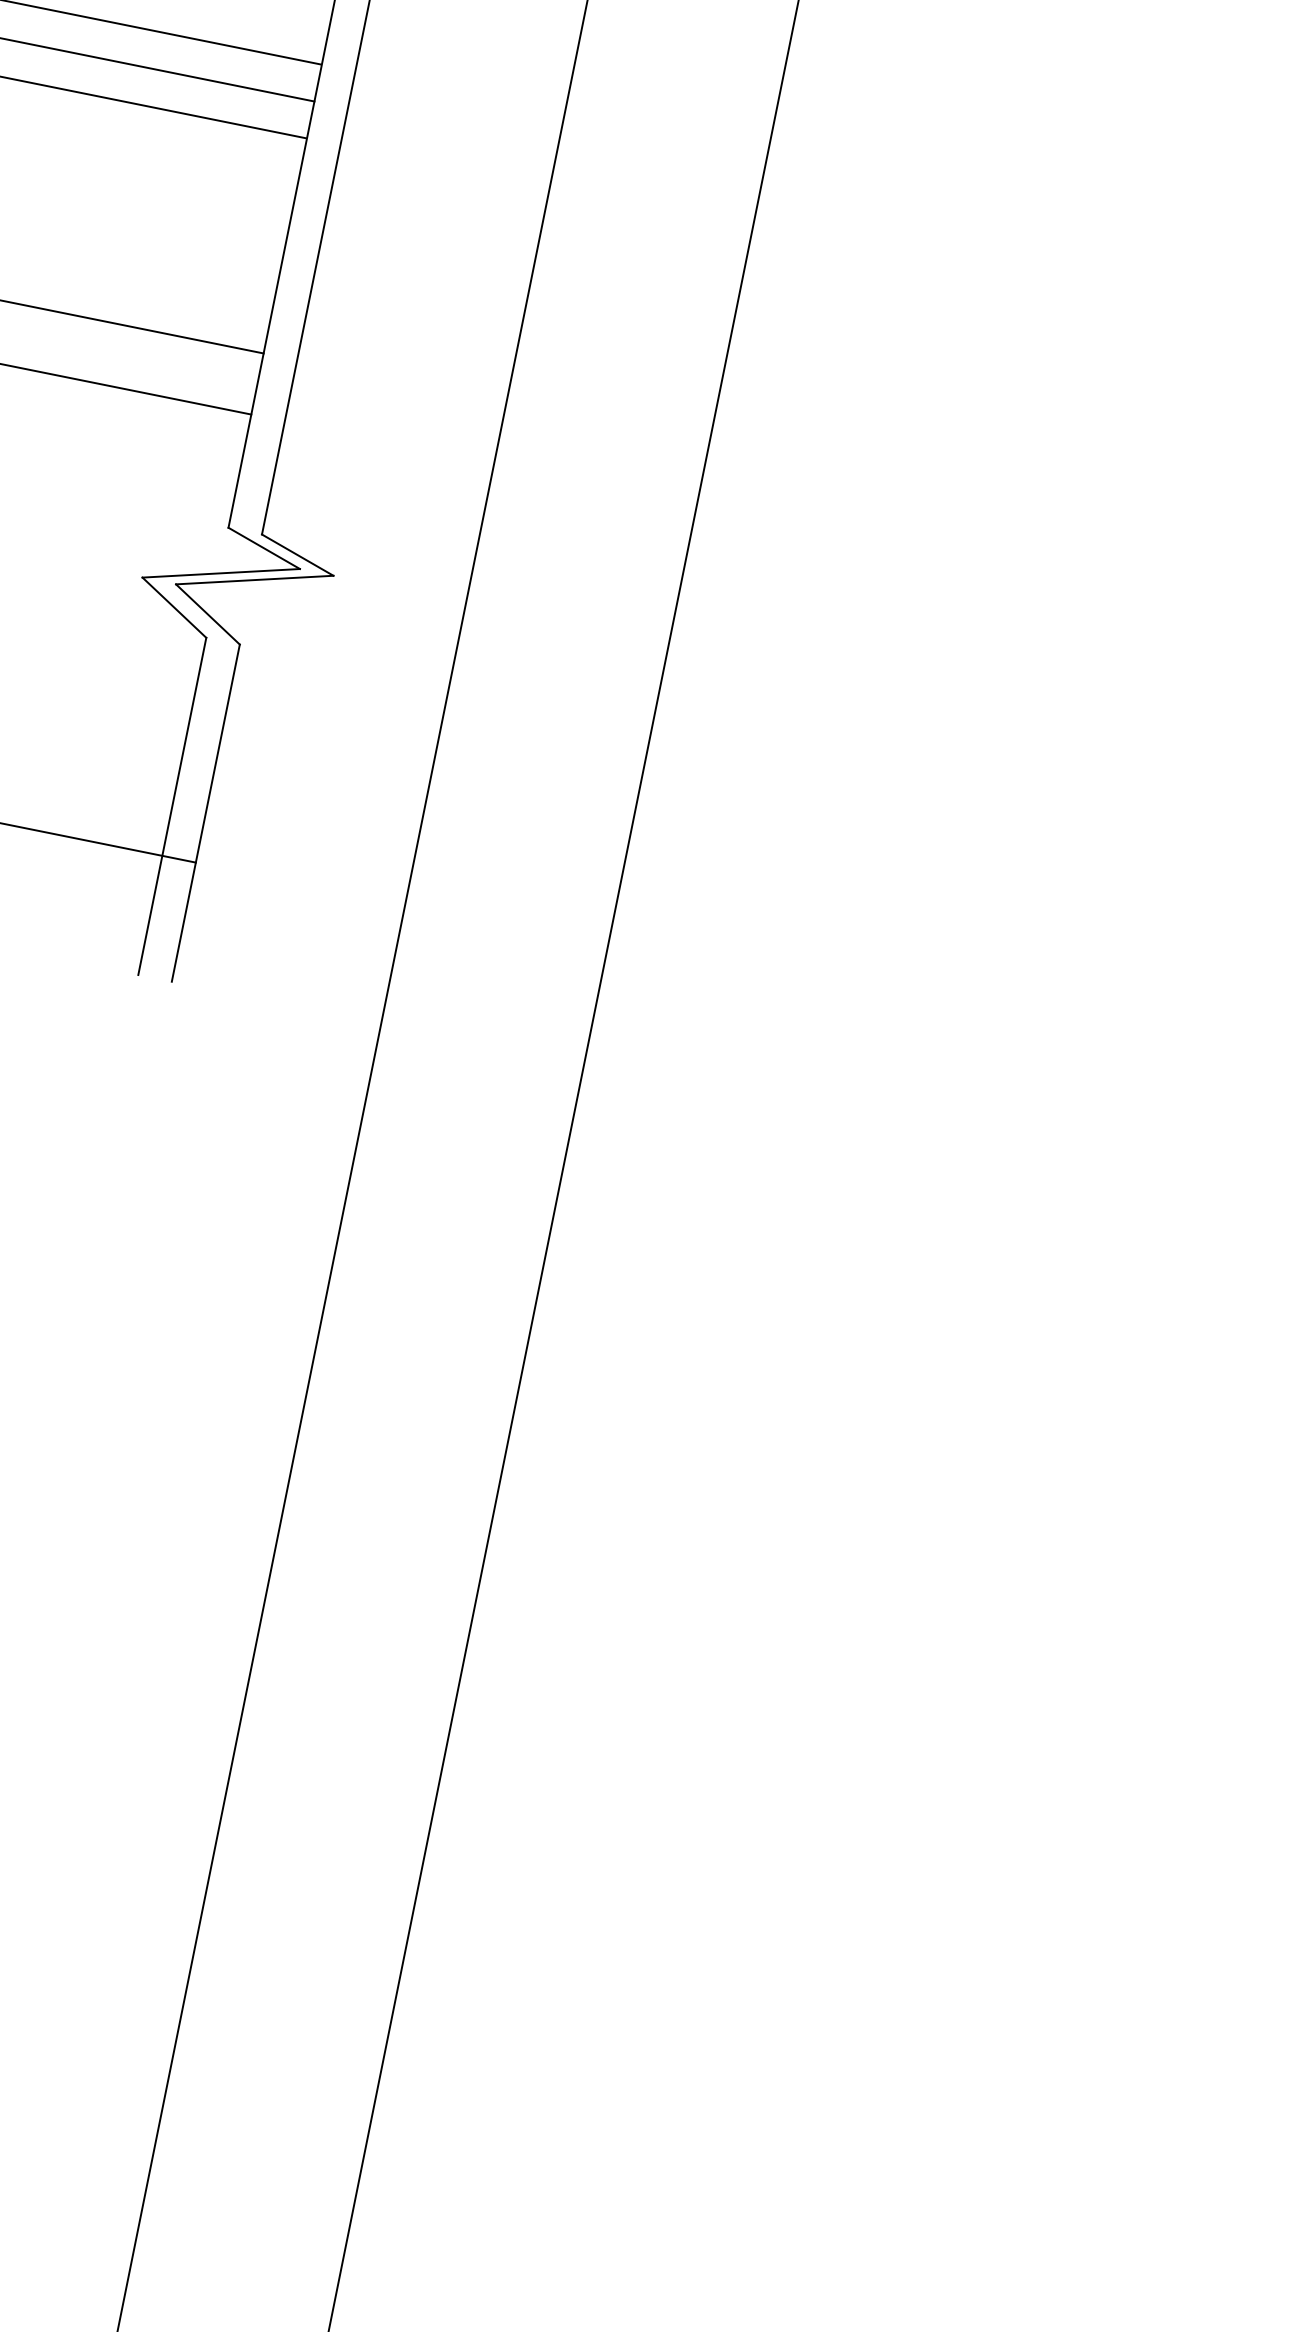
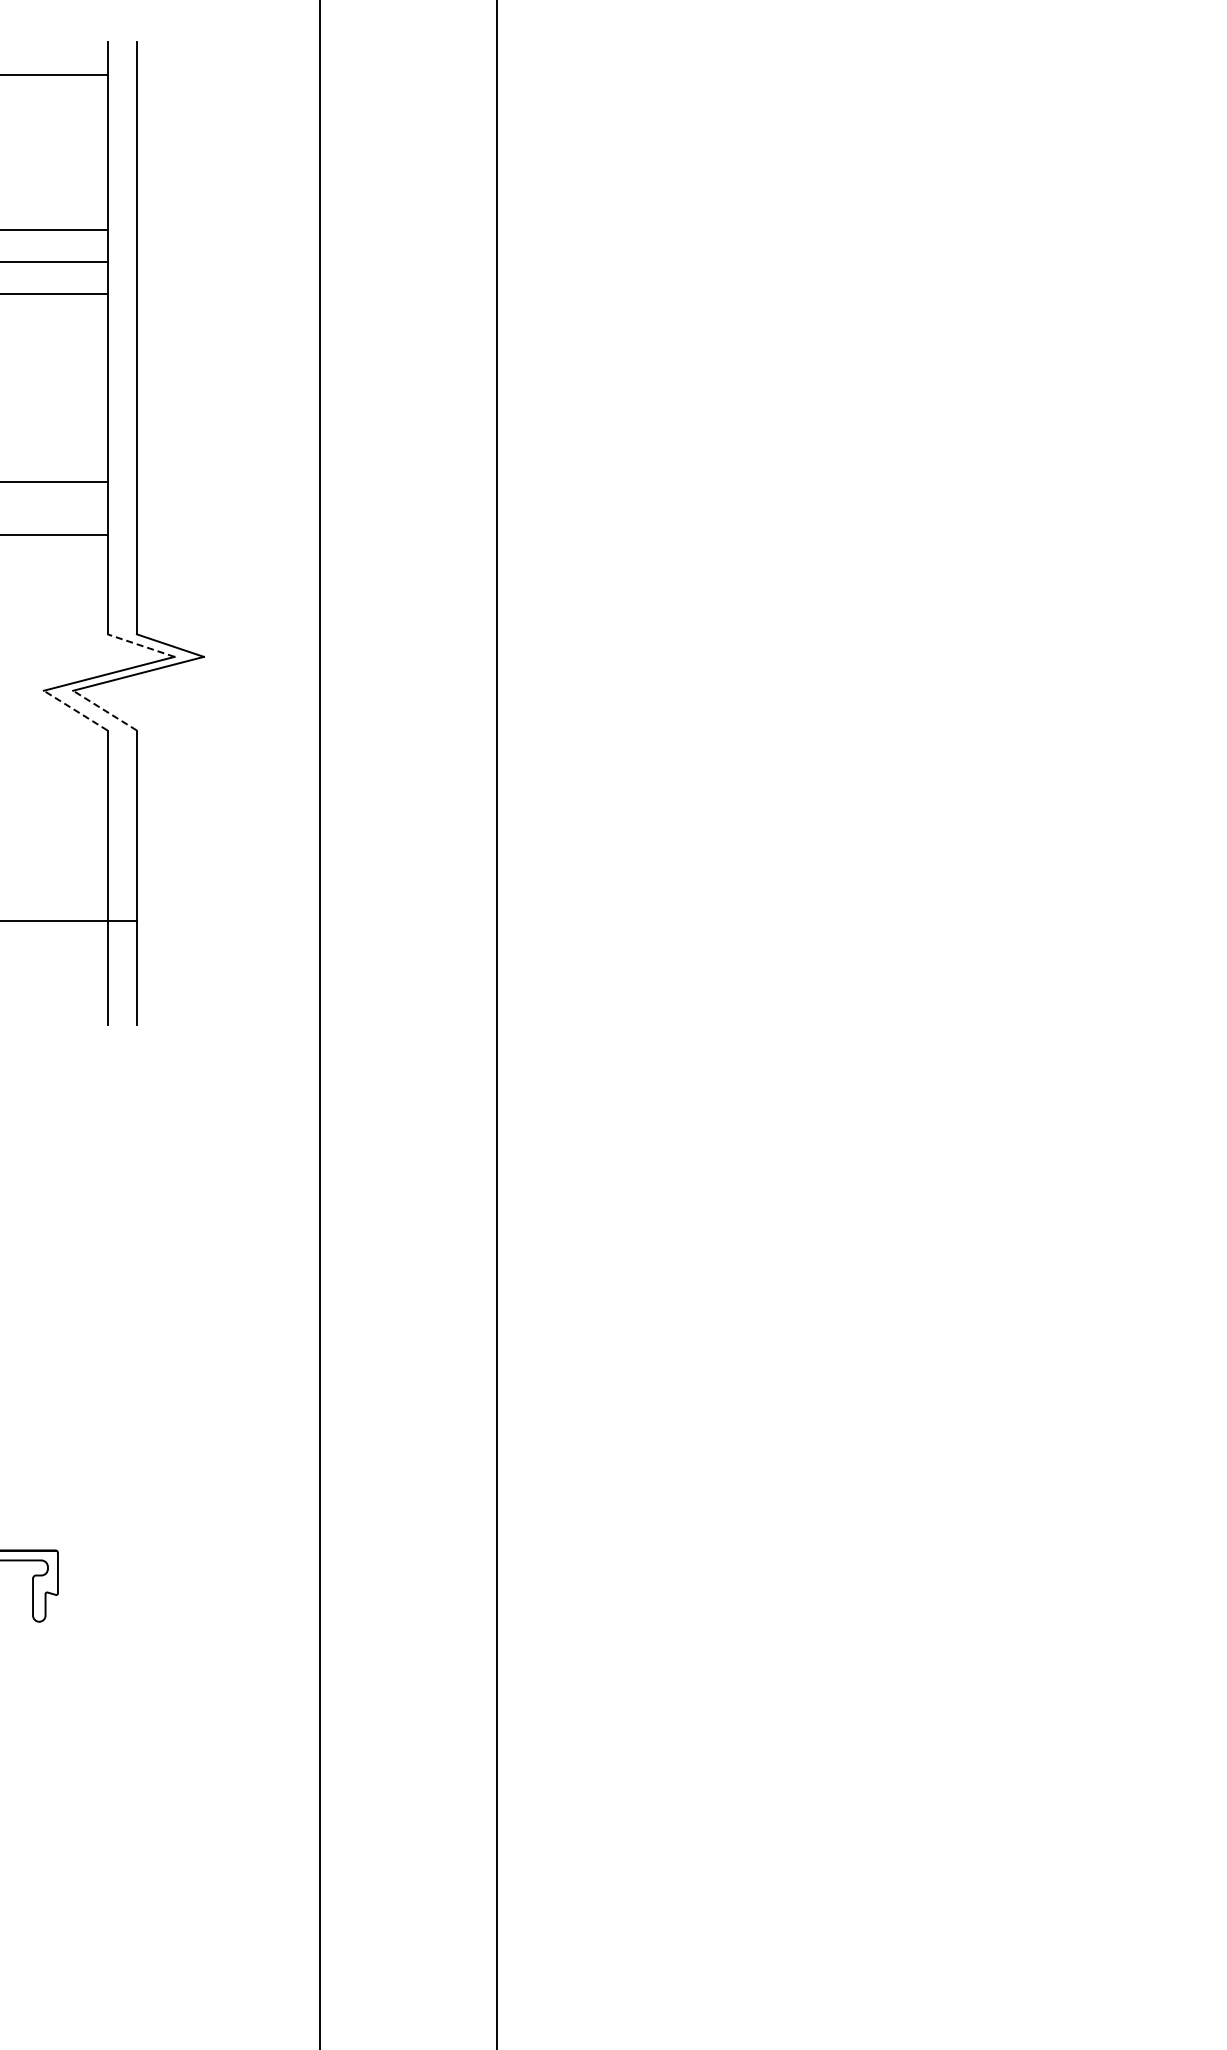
line: (263, 548) -> (140, 645), solid -> dashed
line: (174, 607) -> (75, 710), solid -> dashed
line: (208, 614) -> (105, 710), solid -> dashed

